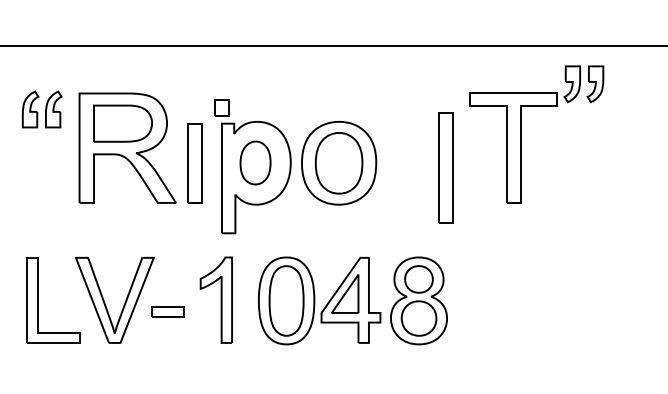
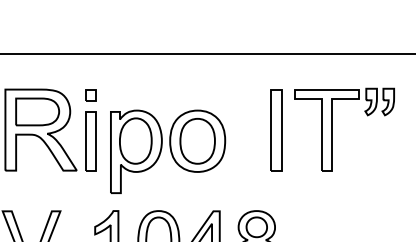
part: (583, 84) -> (379, 102), moved
part: (221, 107) -> (90, 94), moved
part: (255, 162) -> (135, 140), size x1.43
part: (445, 167) -> (276, 129), moved

